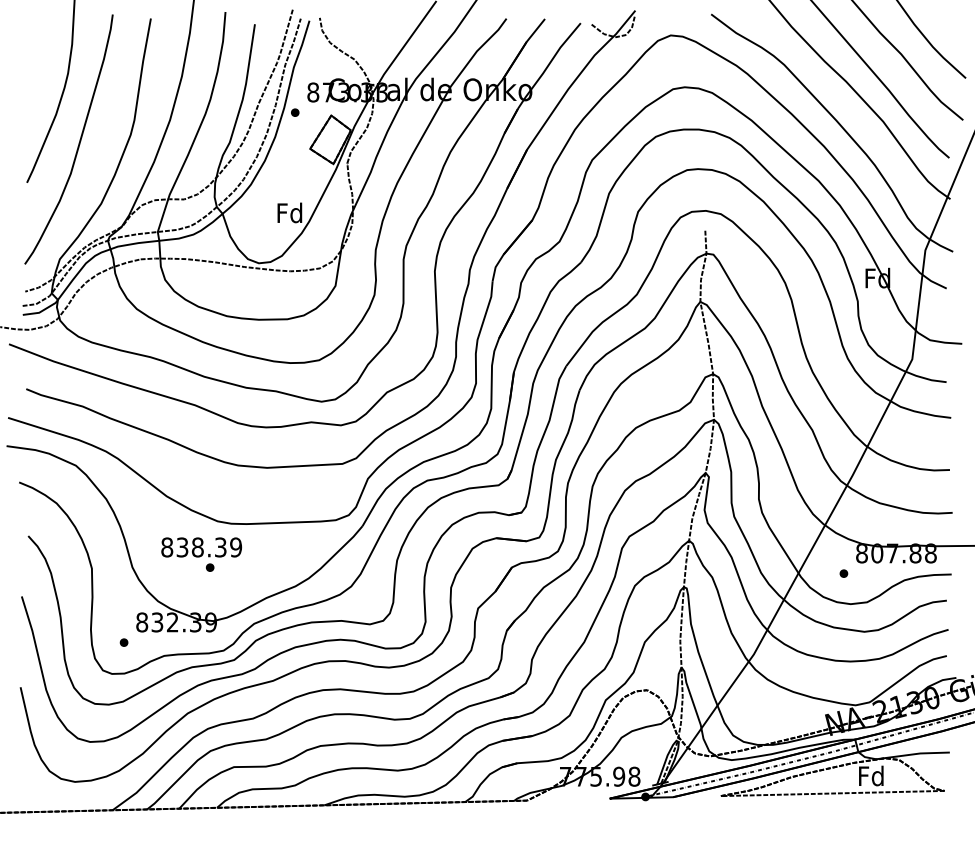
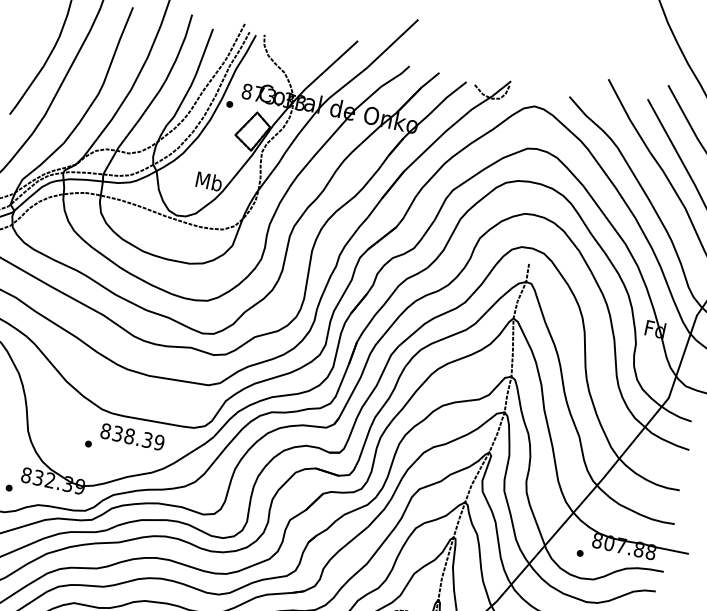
text: (290, 212) -> (209, 181), Fd -> Mb
text: (201, 547) -> (132, 437), moved

